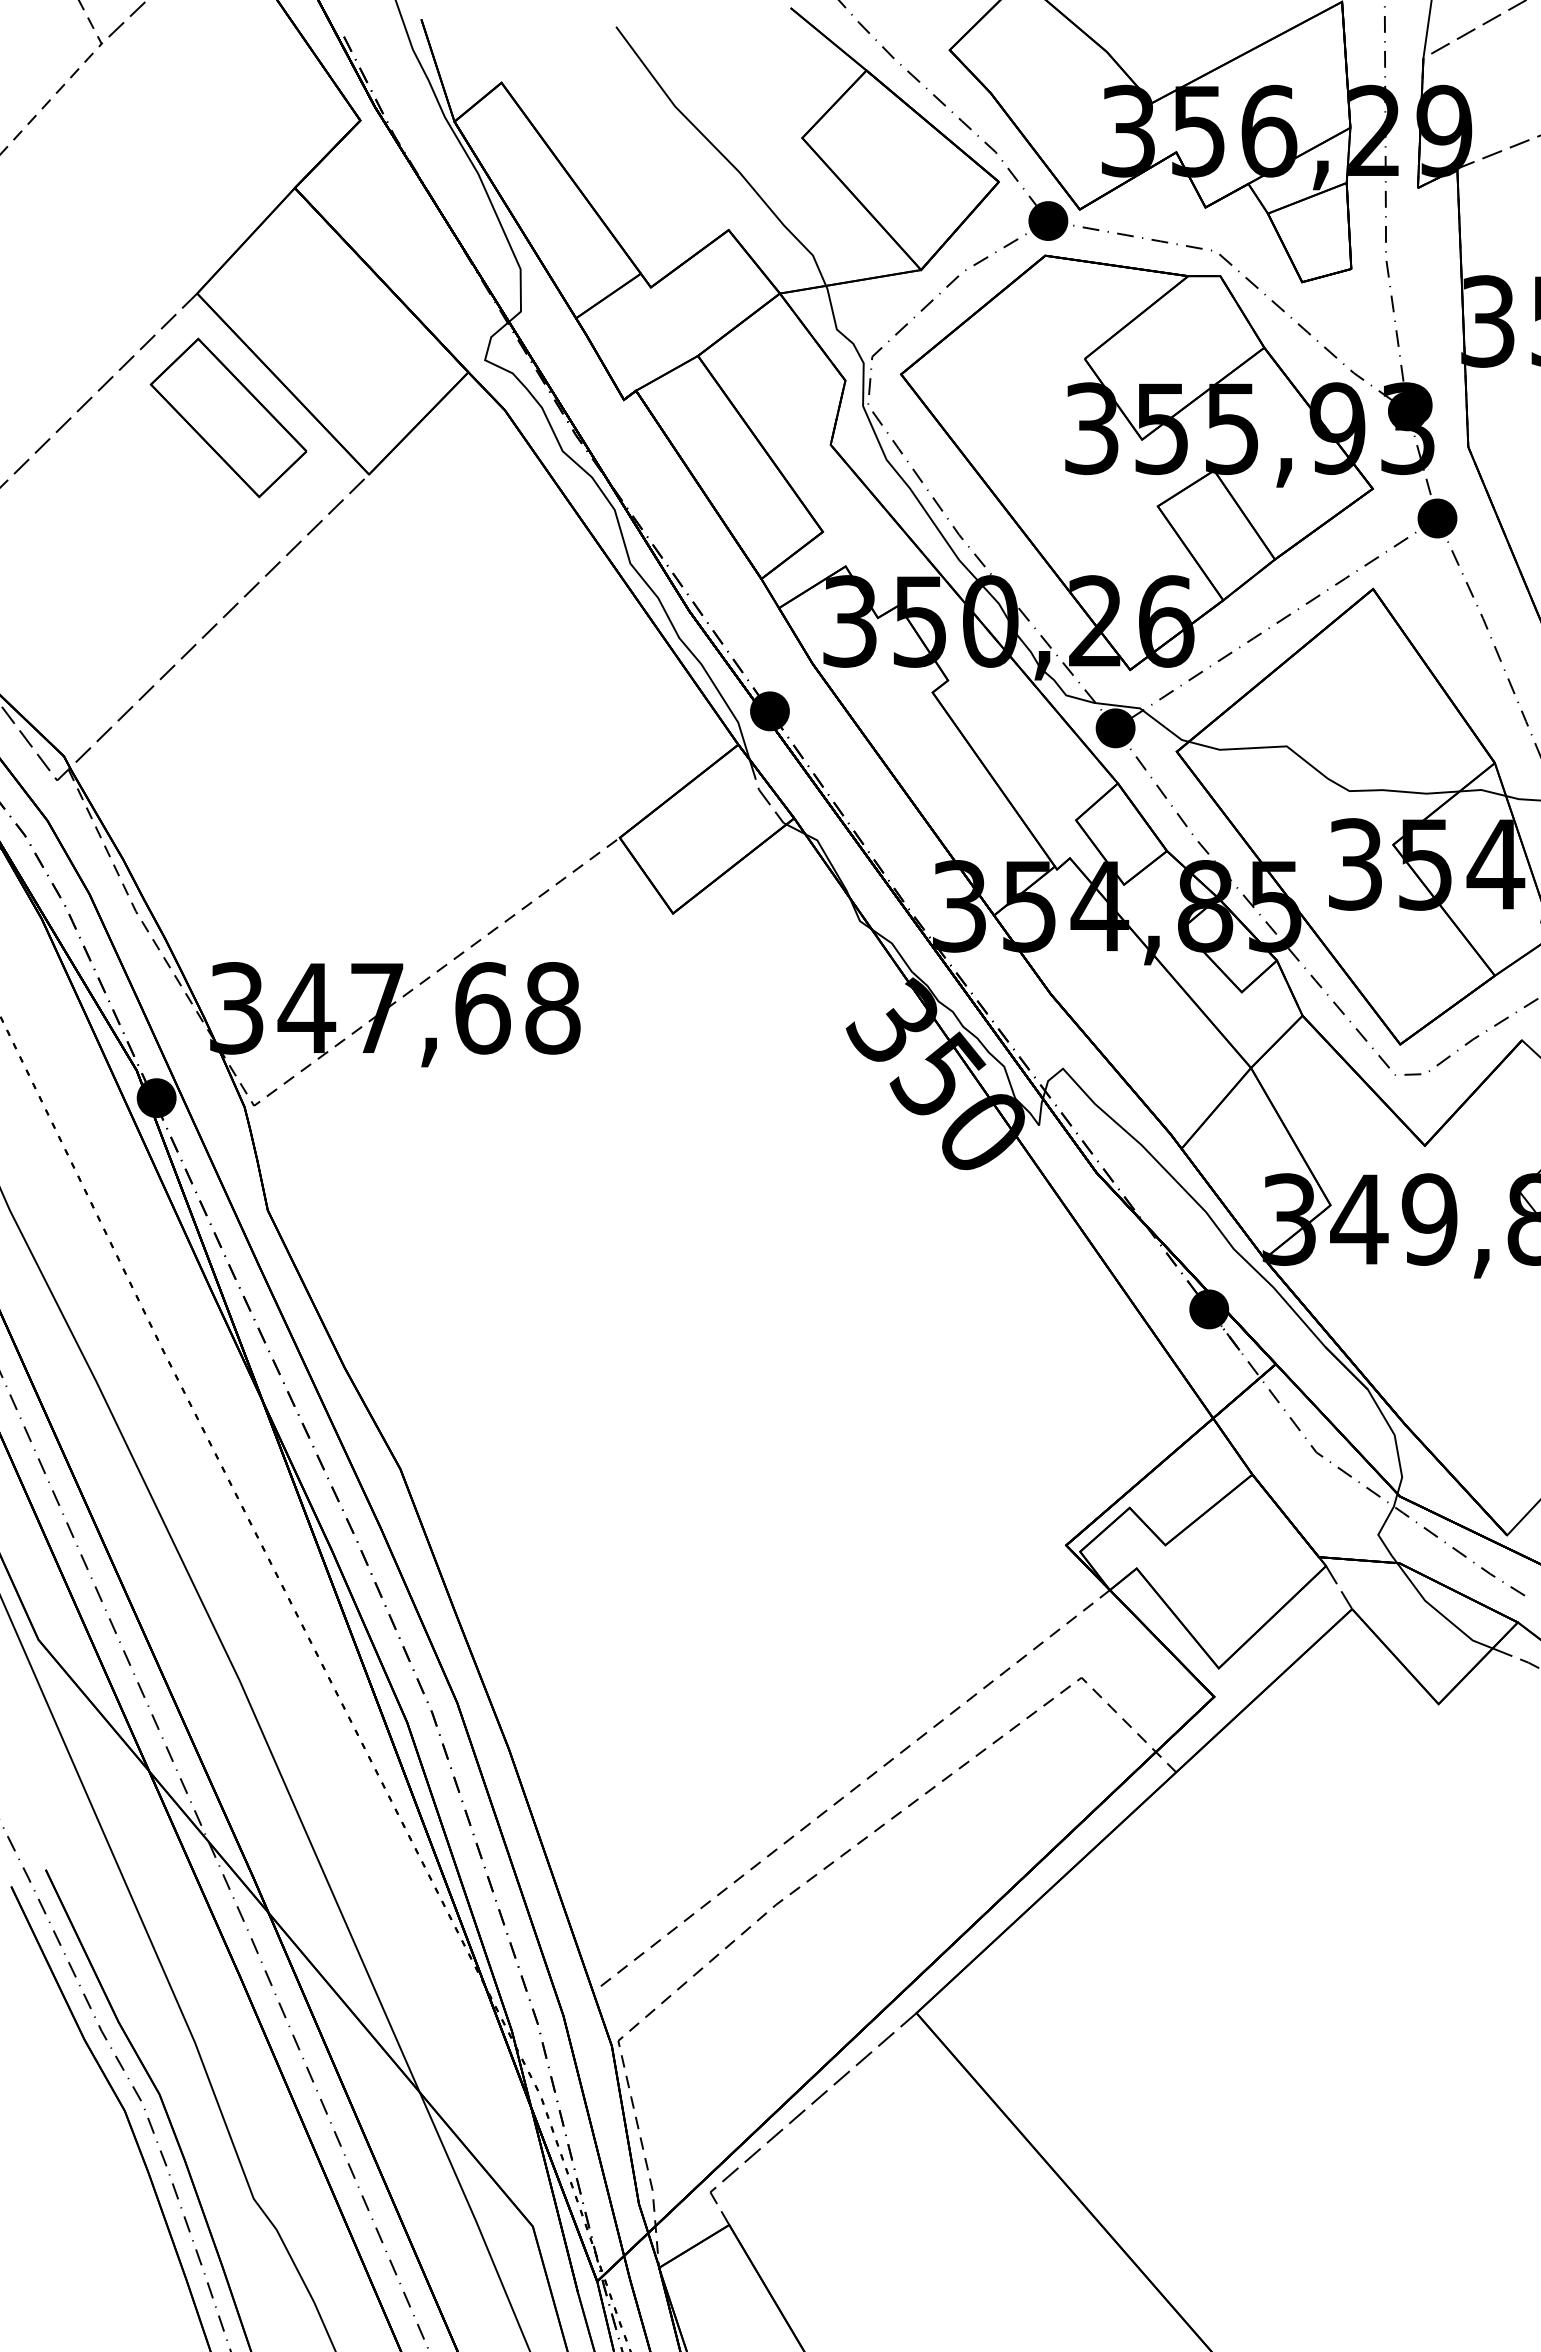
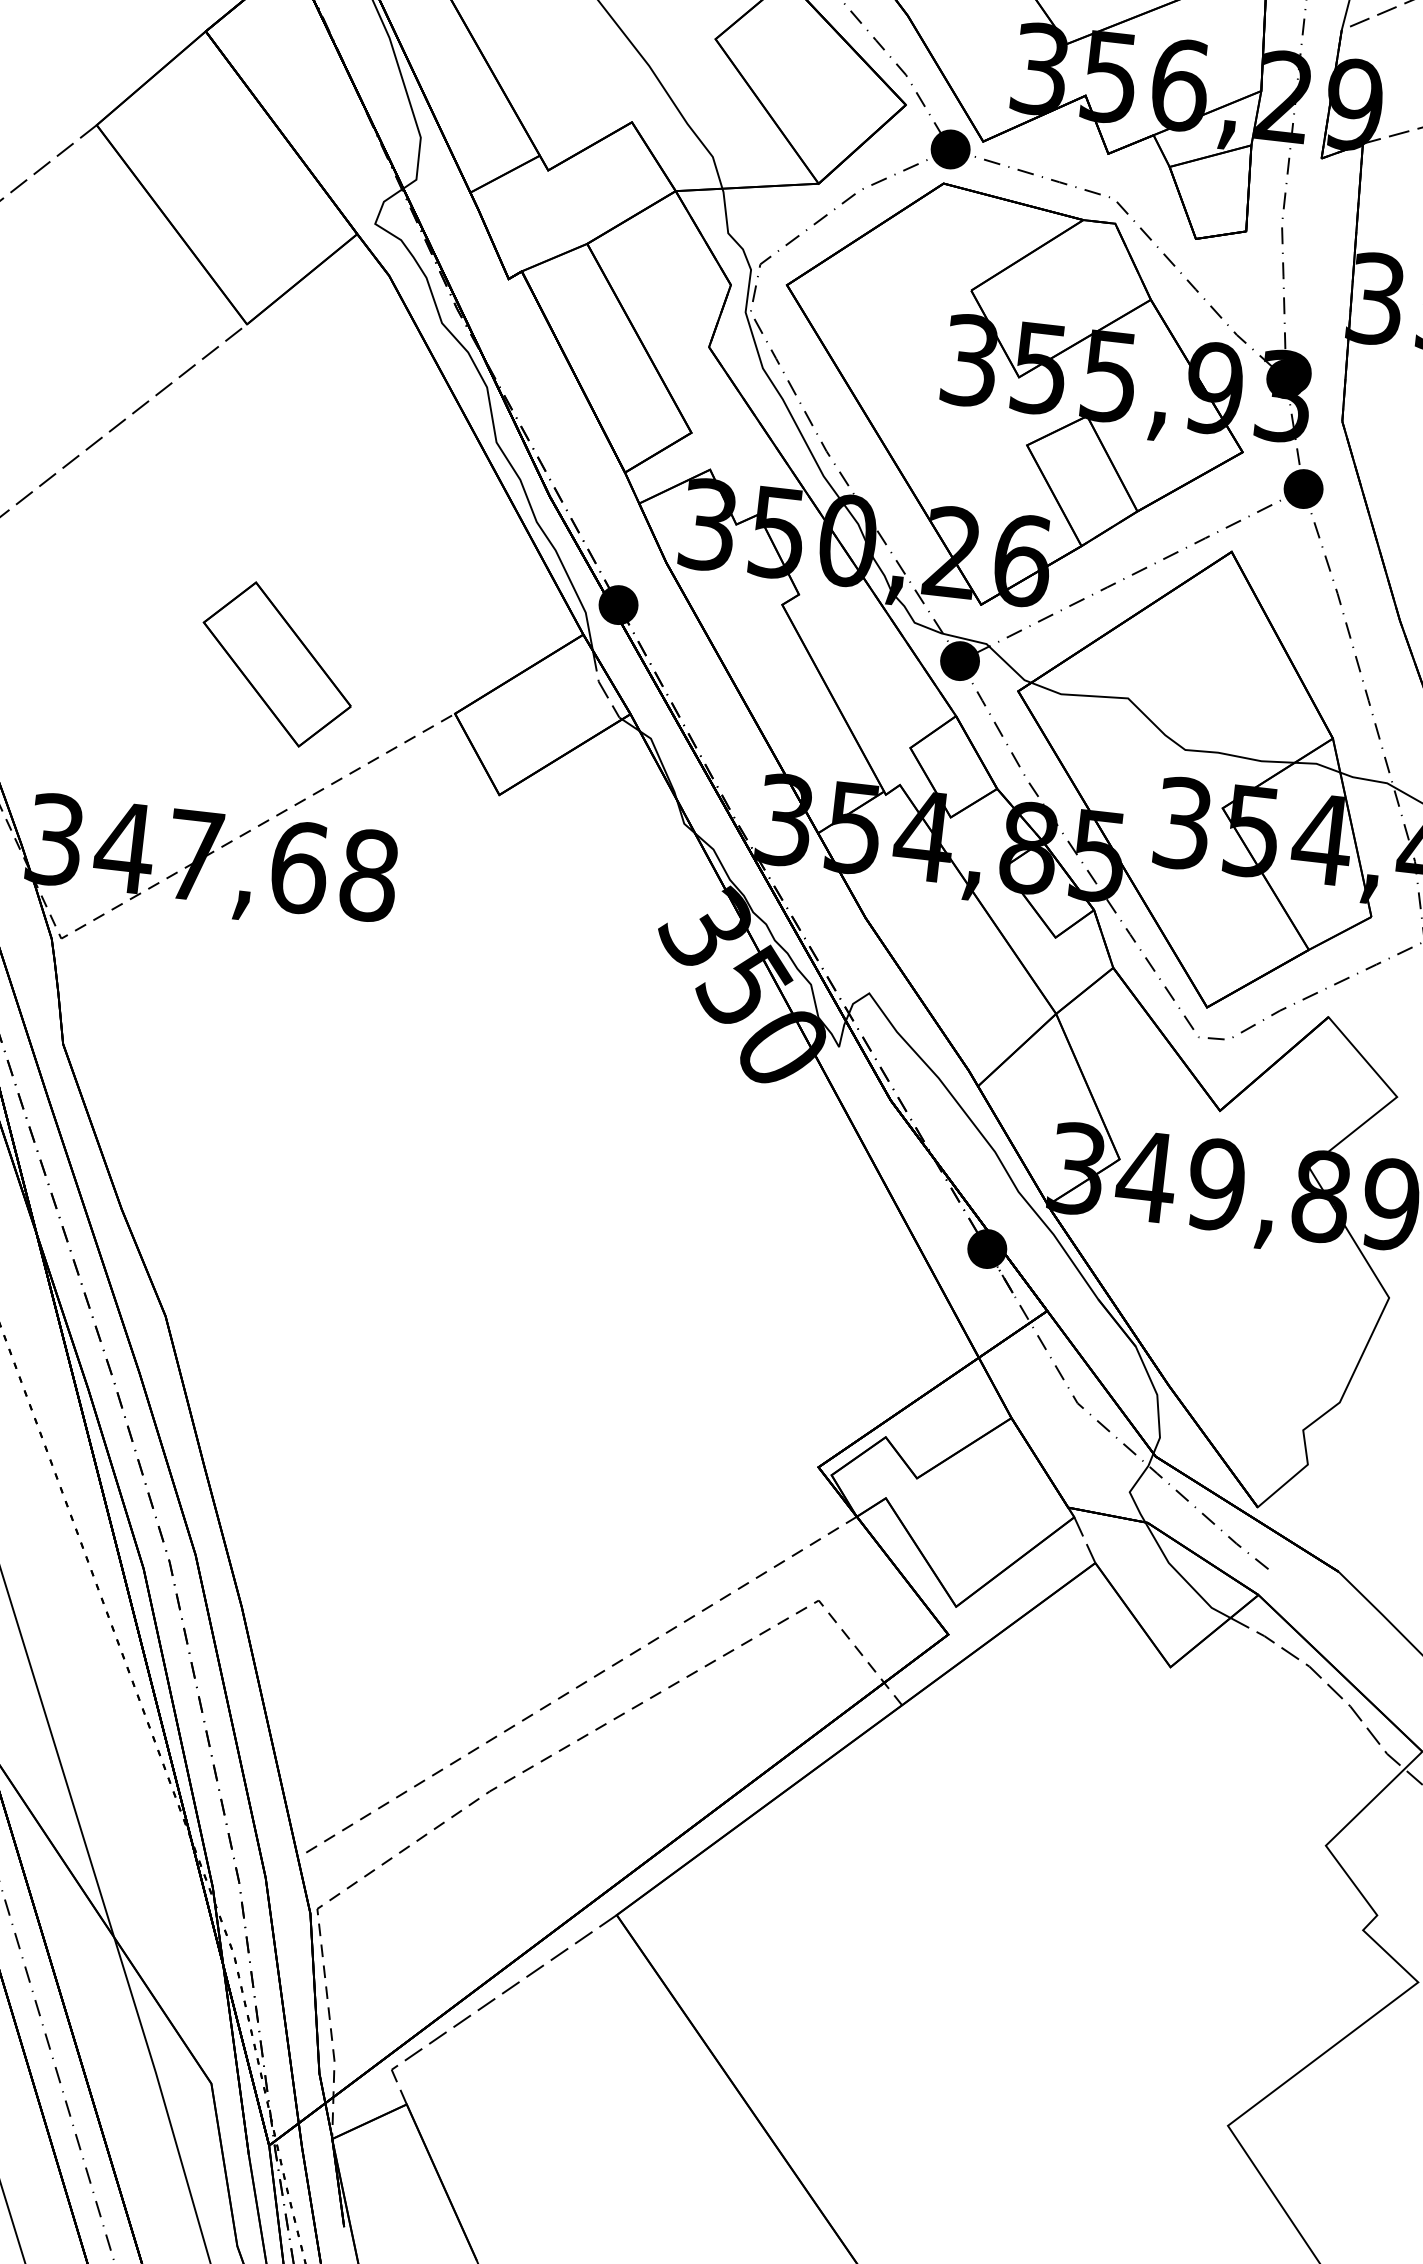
part: (228, 417) -> (277, 663), moved

